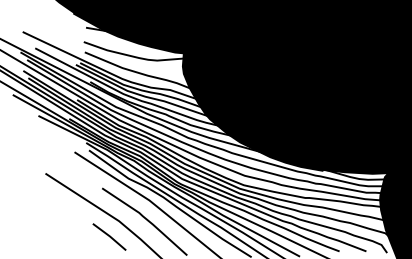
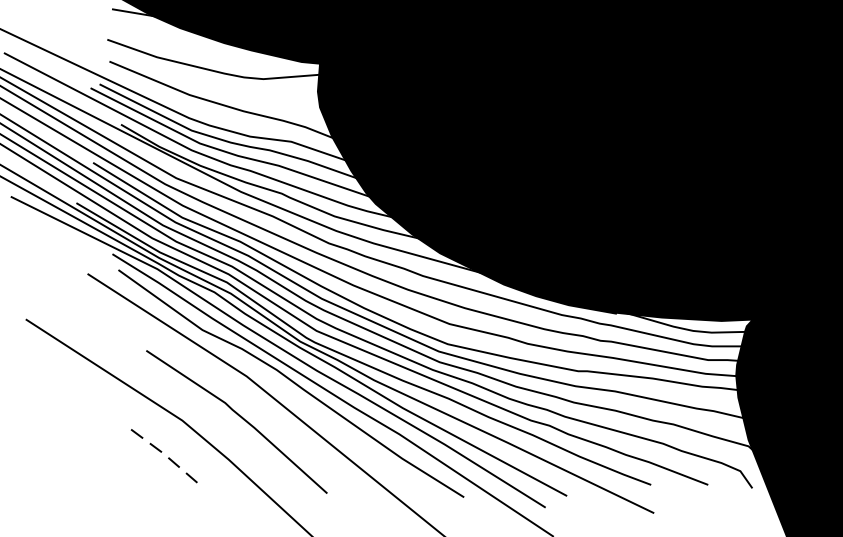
line: (110, 236) -> (164, 453), solid -> dashed

